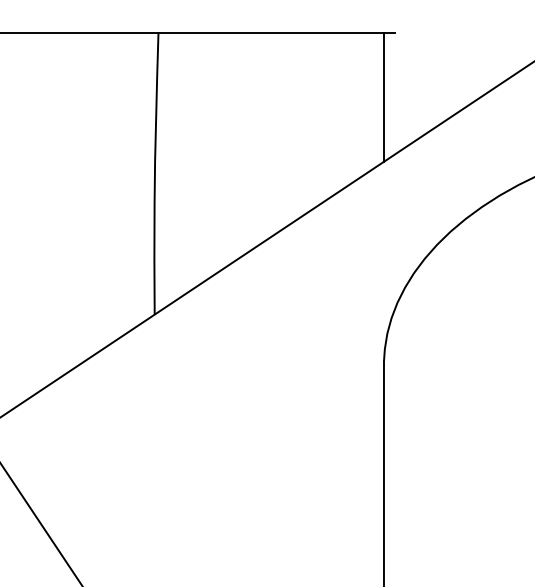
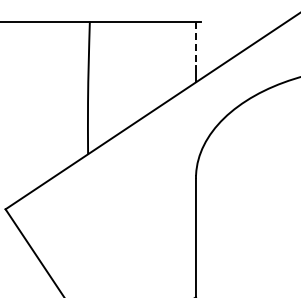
line: (382, 81) -> (195, 44), solid -> dashed

